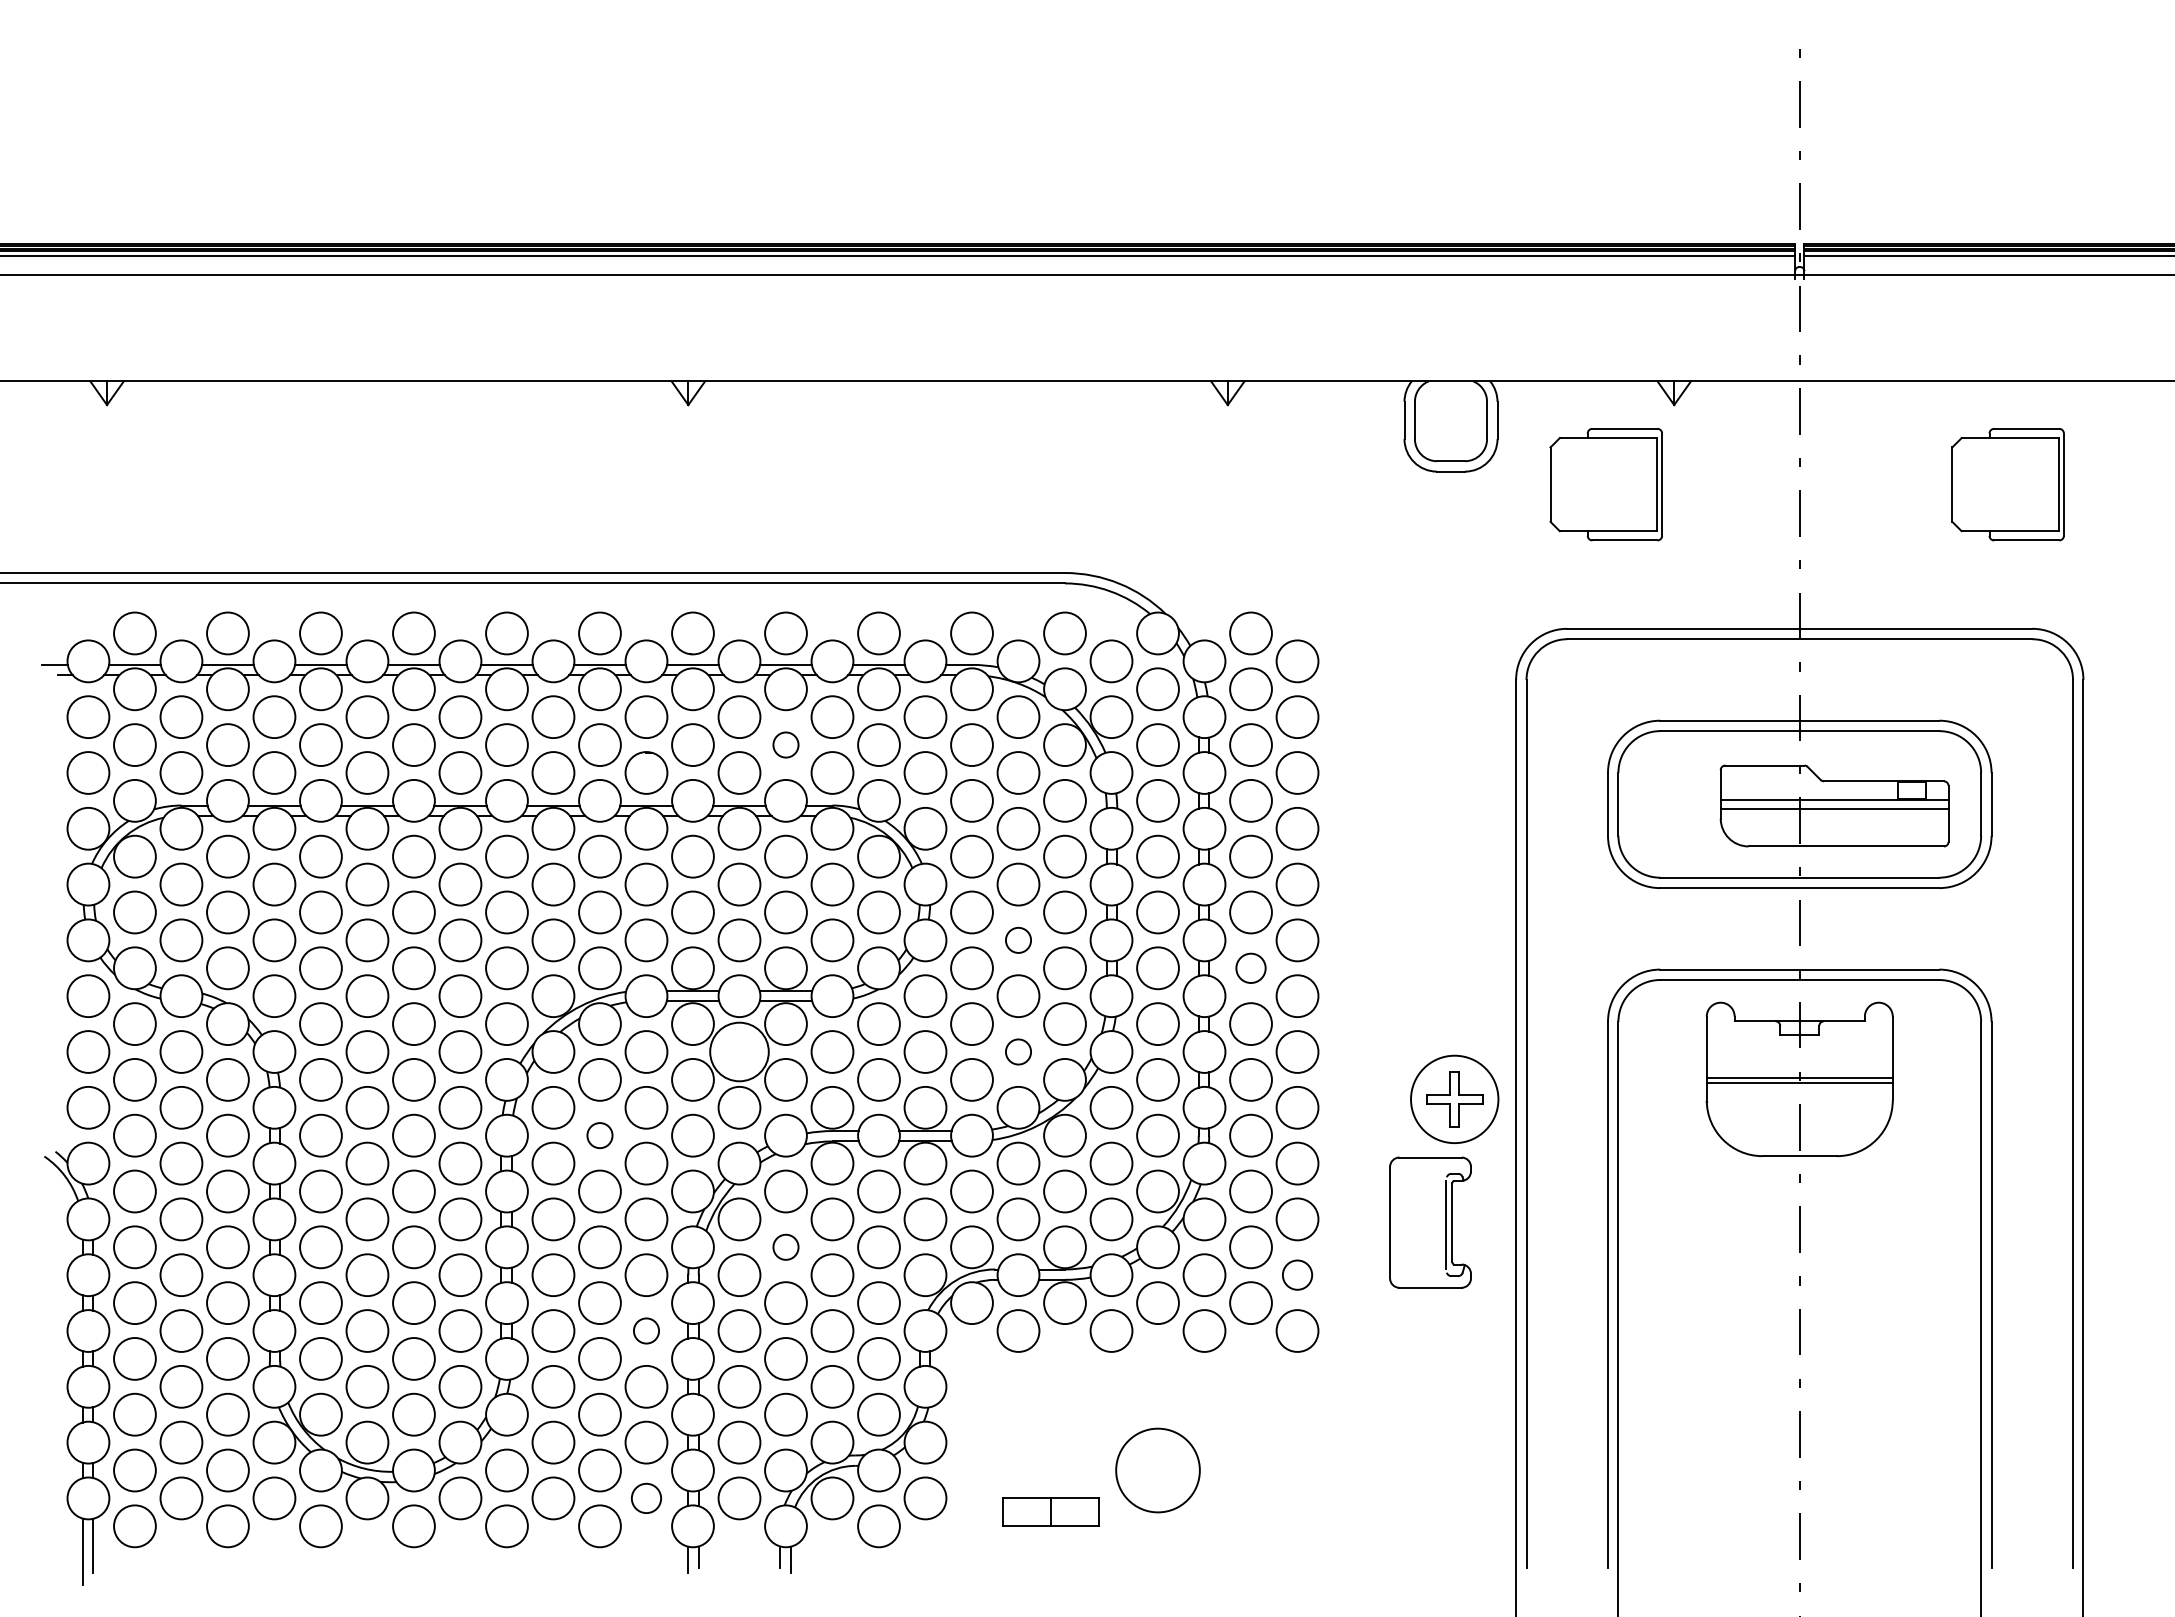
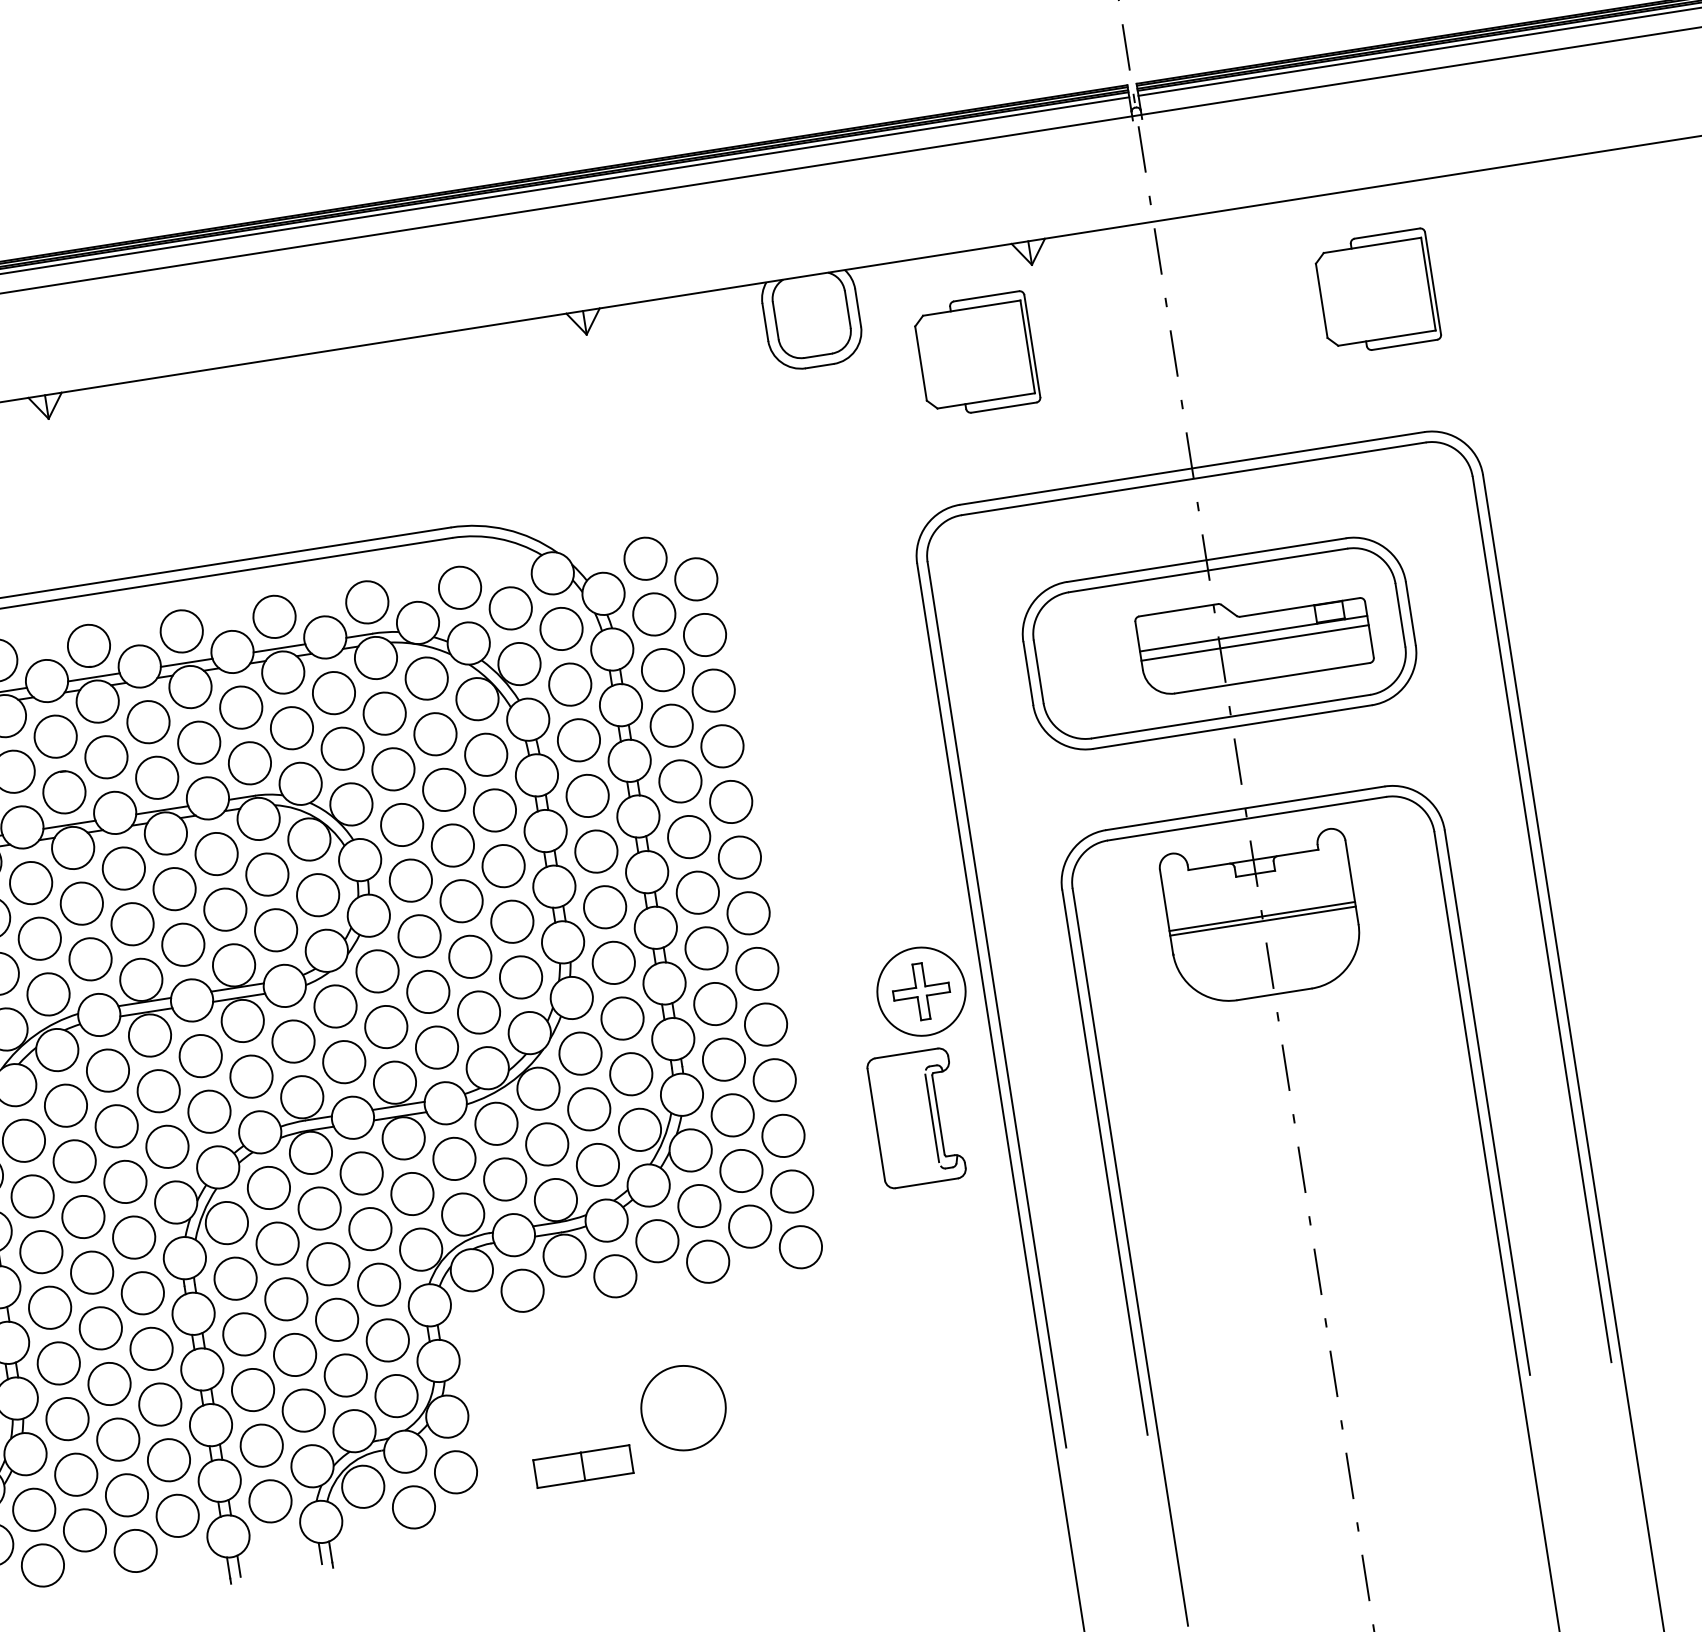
circle: (785, 744) -> (198, 742), size x1.67
circle: (1018, 940) -> (461, 901), size x1.67
circle: (1250, 968) -> (697, 893), size x1.43
circle: (739, 1051) -> (200, 1055), size x0.71
circle: (1018, 1051) -> (478, 1012), size x1.67
circle: (599, 1135) -> (74, 1161), size x1.67
circle: (785, 1247) -> (277, 1243), size x1.67
circle: (1297, 1274) -> (792, 1190), size x1.43
circle: (646, 1330) -> (151, 1348), size x1.67
circle: (646, 1498) -> (177, 1515), size x1.43

